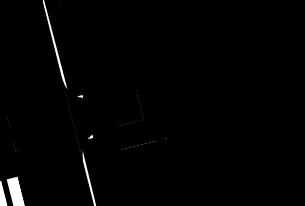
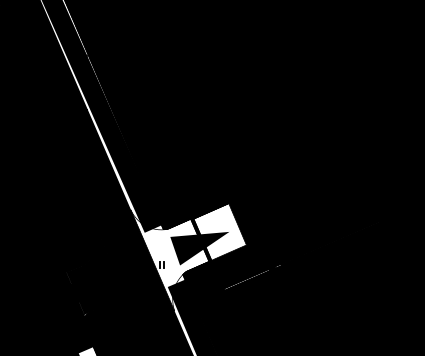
fill: (99, 121) -> (188, 256), removed

